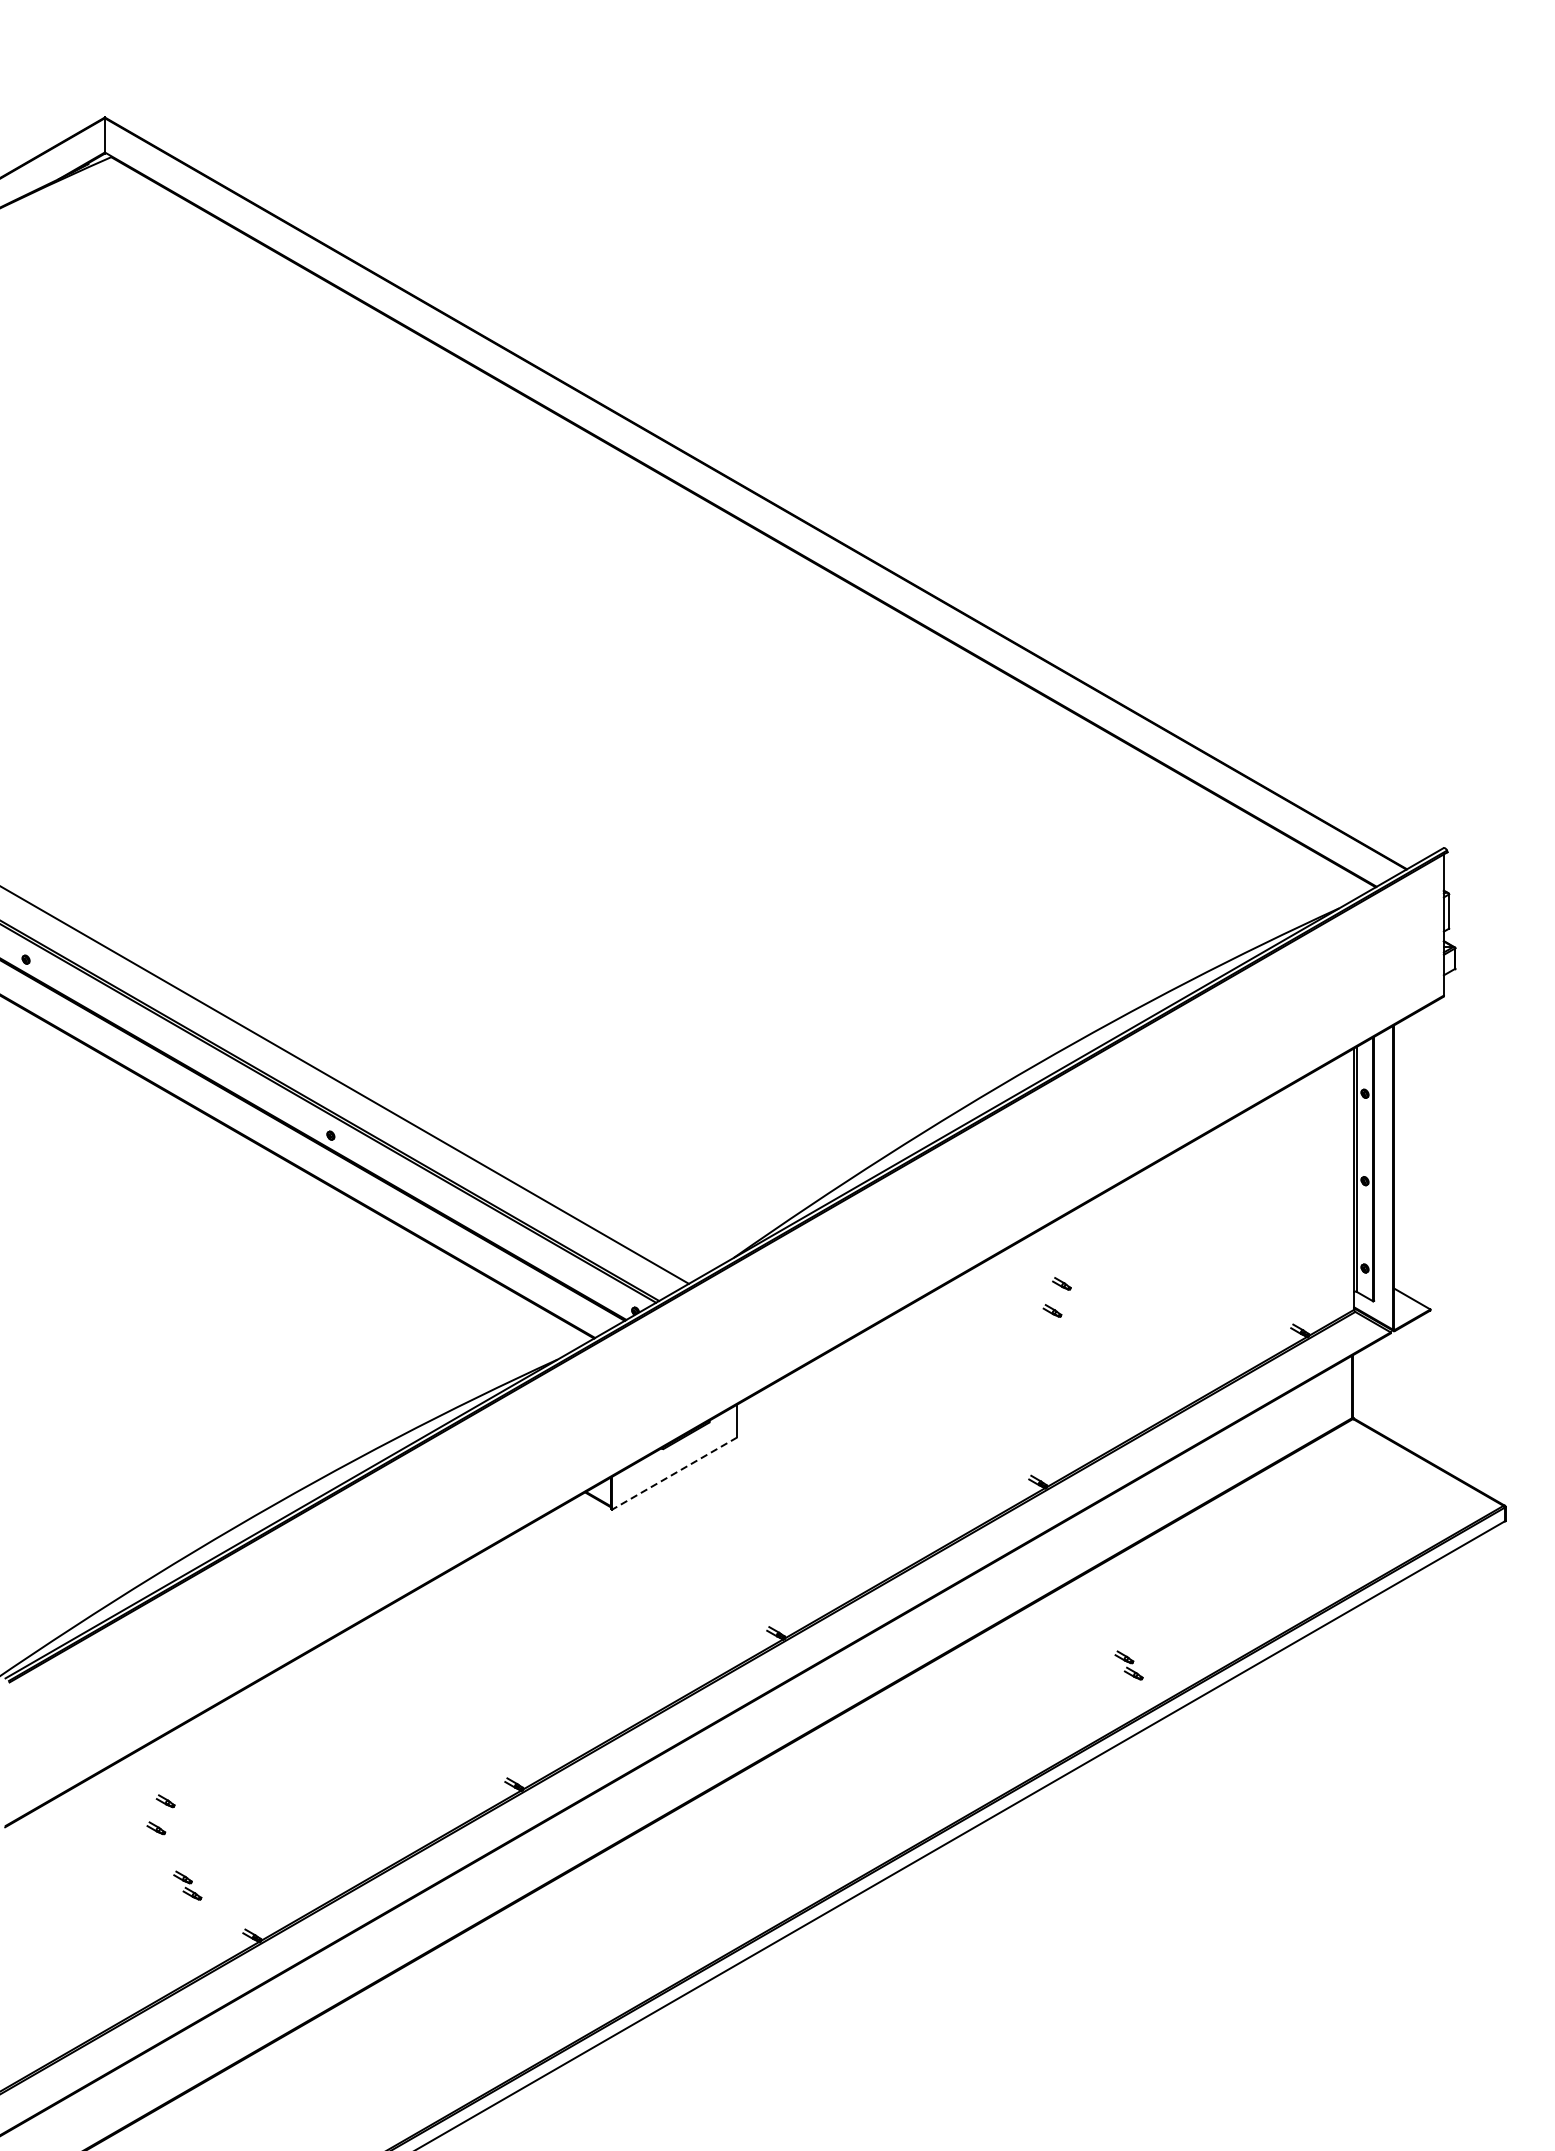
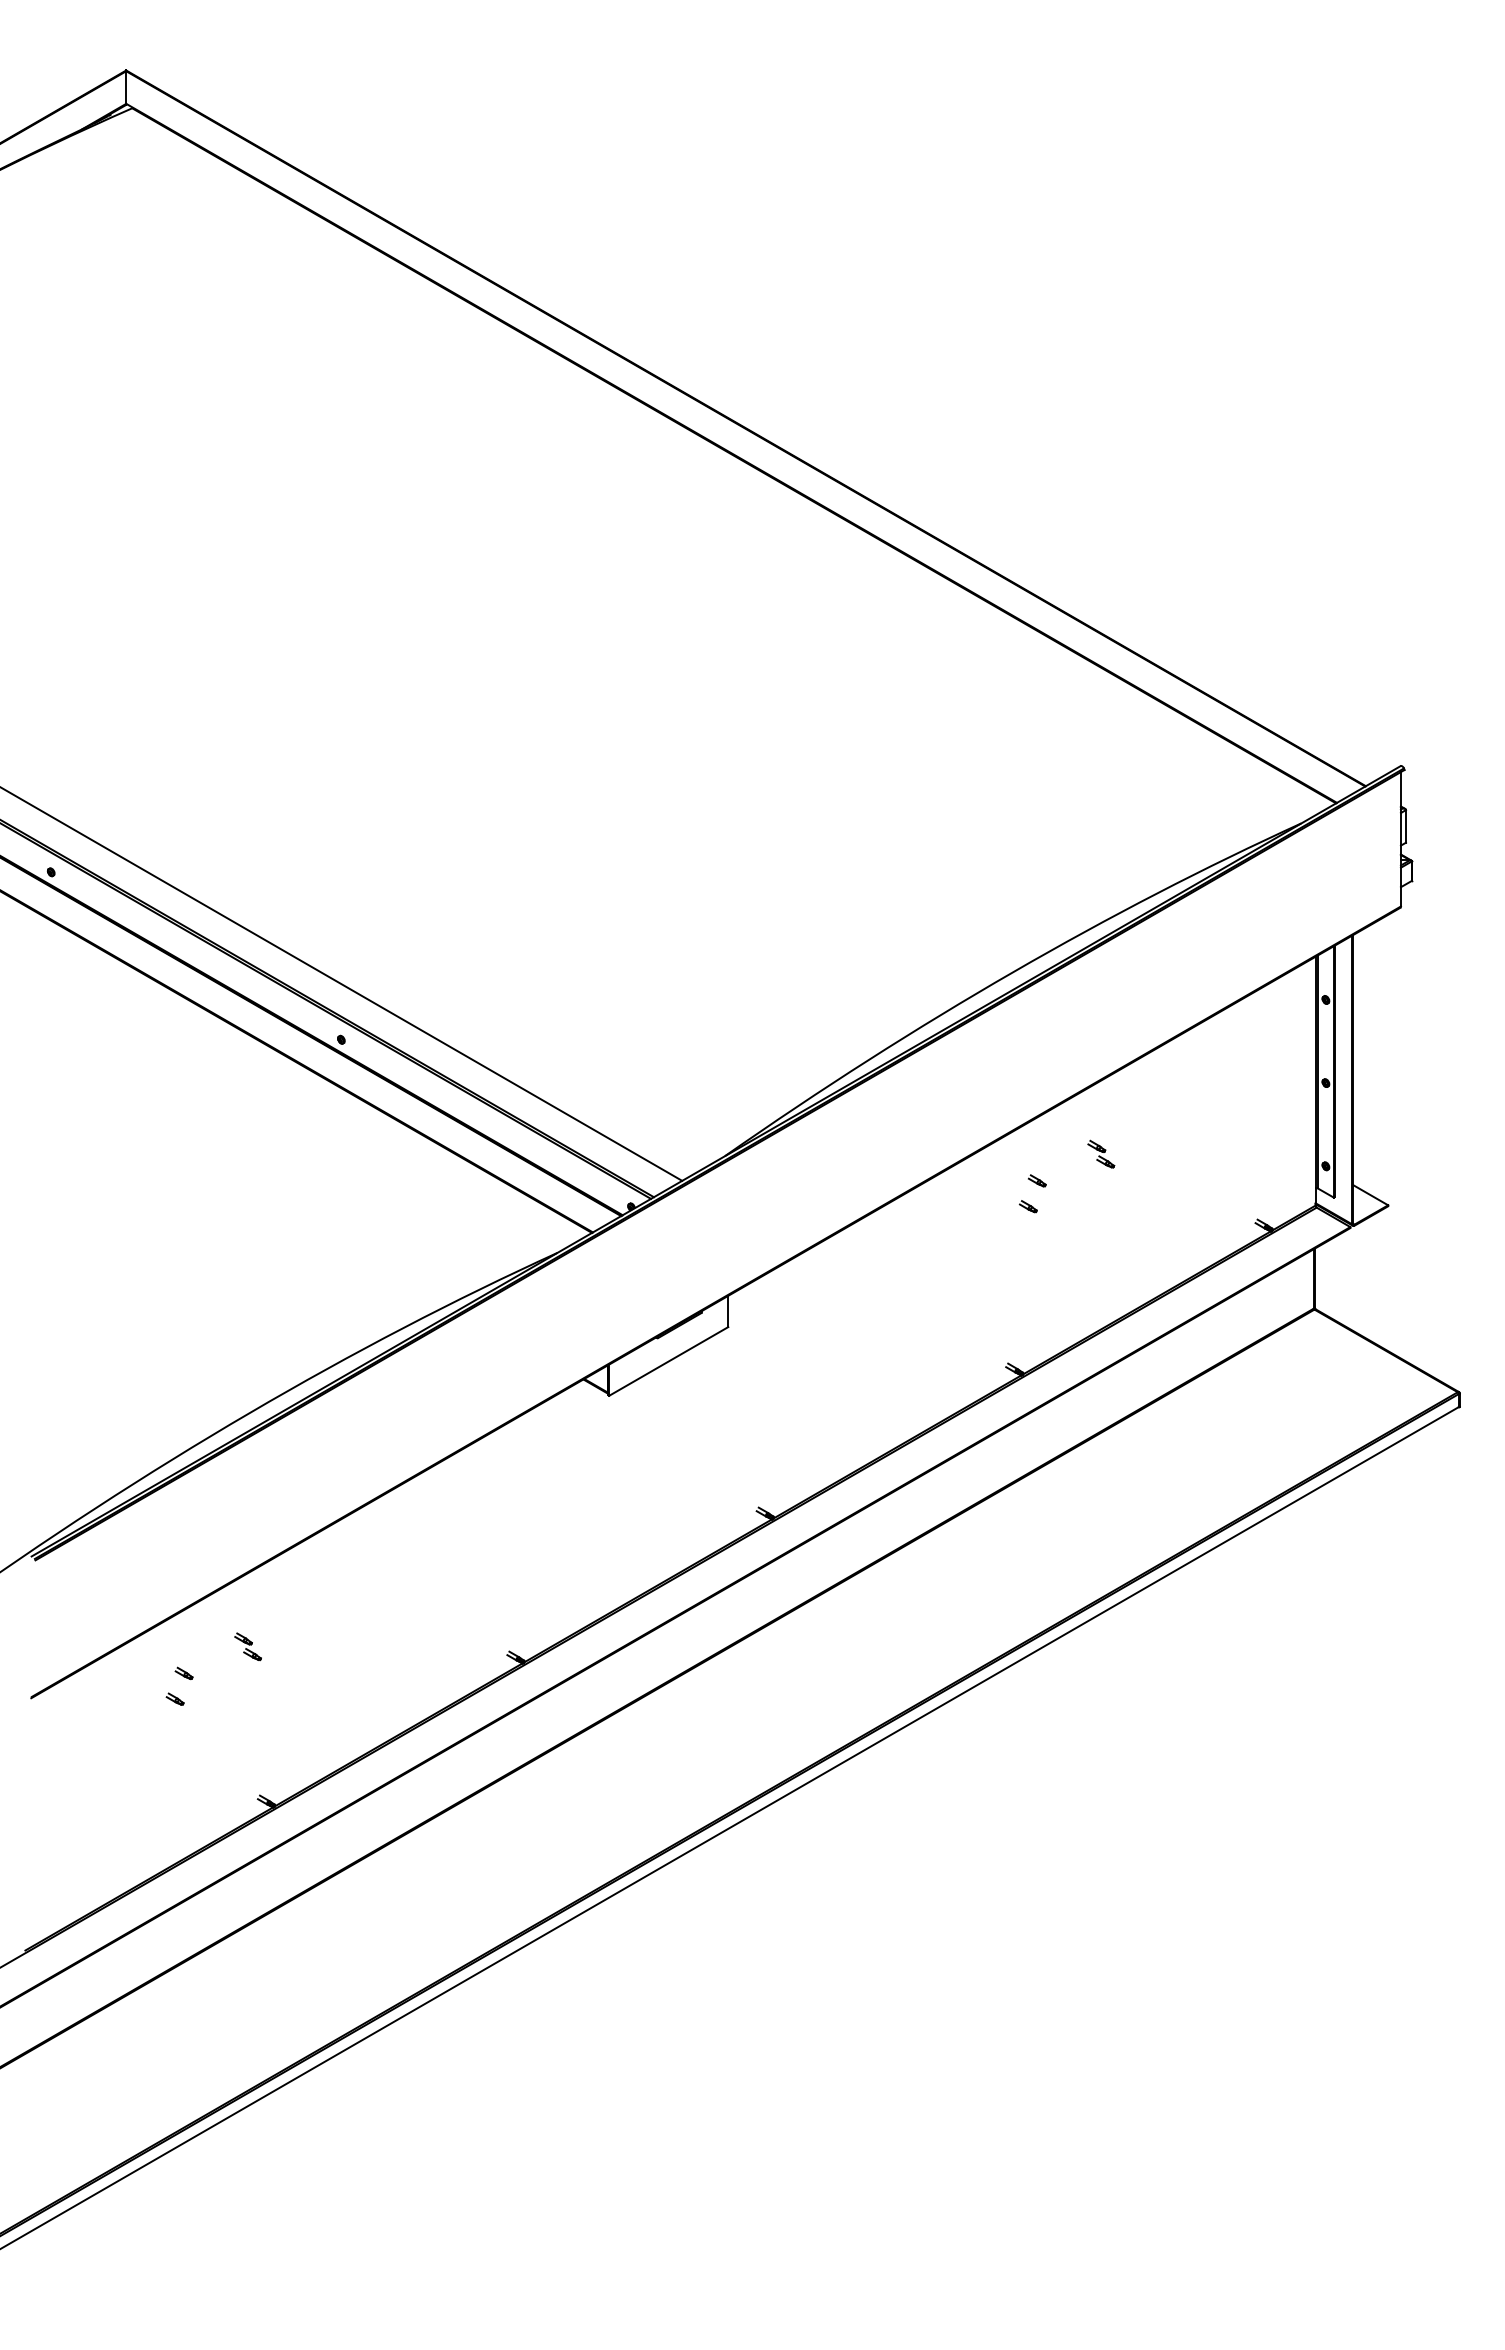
line: (674, 1473) -> (668, 1361), dashed -> solid
part: (1129, 1664) -> (1101, 1153), moved
part: (187, 1885) -> (247, 1646), moved

